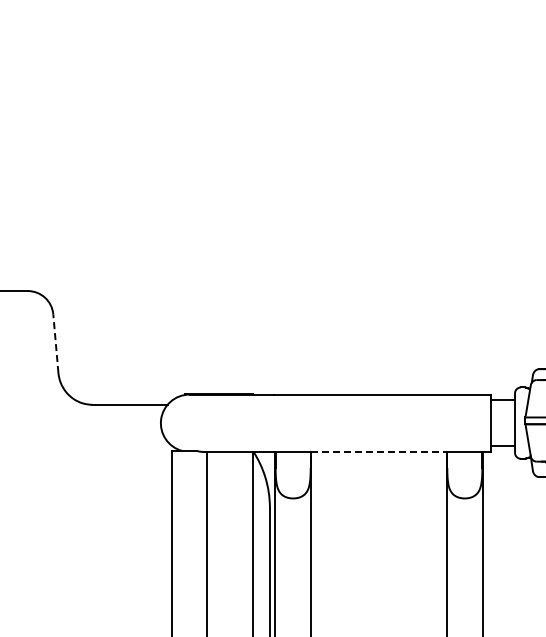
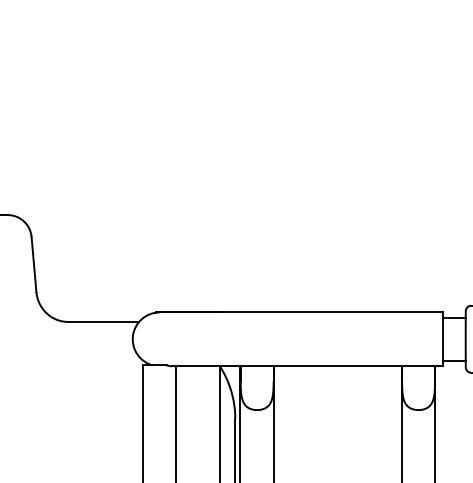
line: (55, 343) -> (33, 264), dashed -> solid
line: (379, 451) -> (338, 365), dashed -> solid

